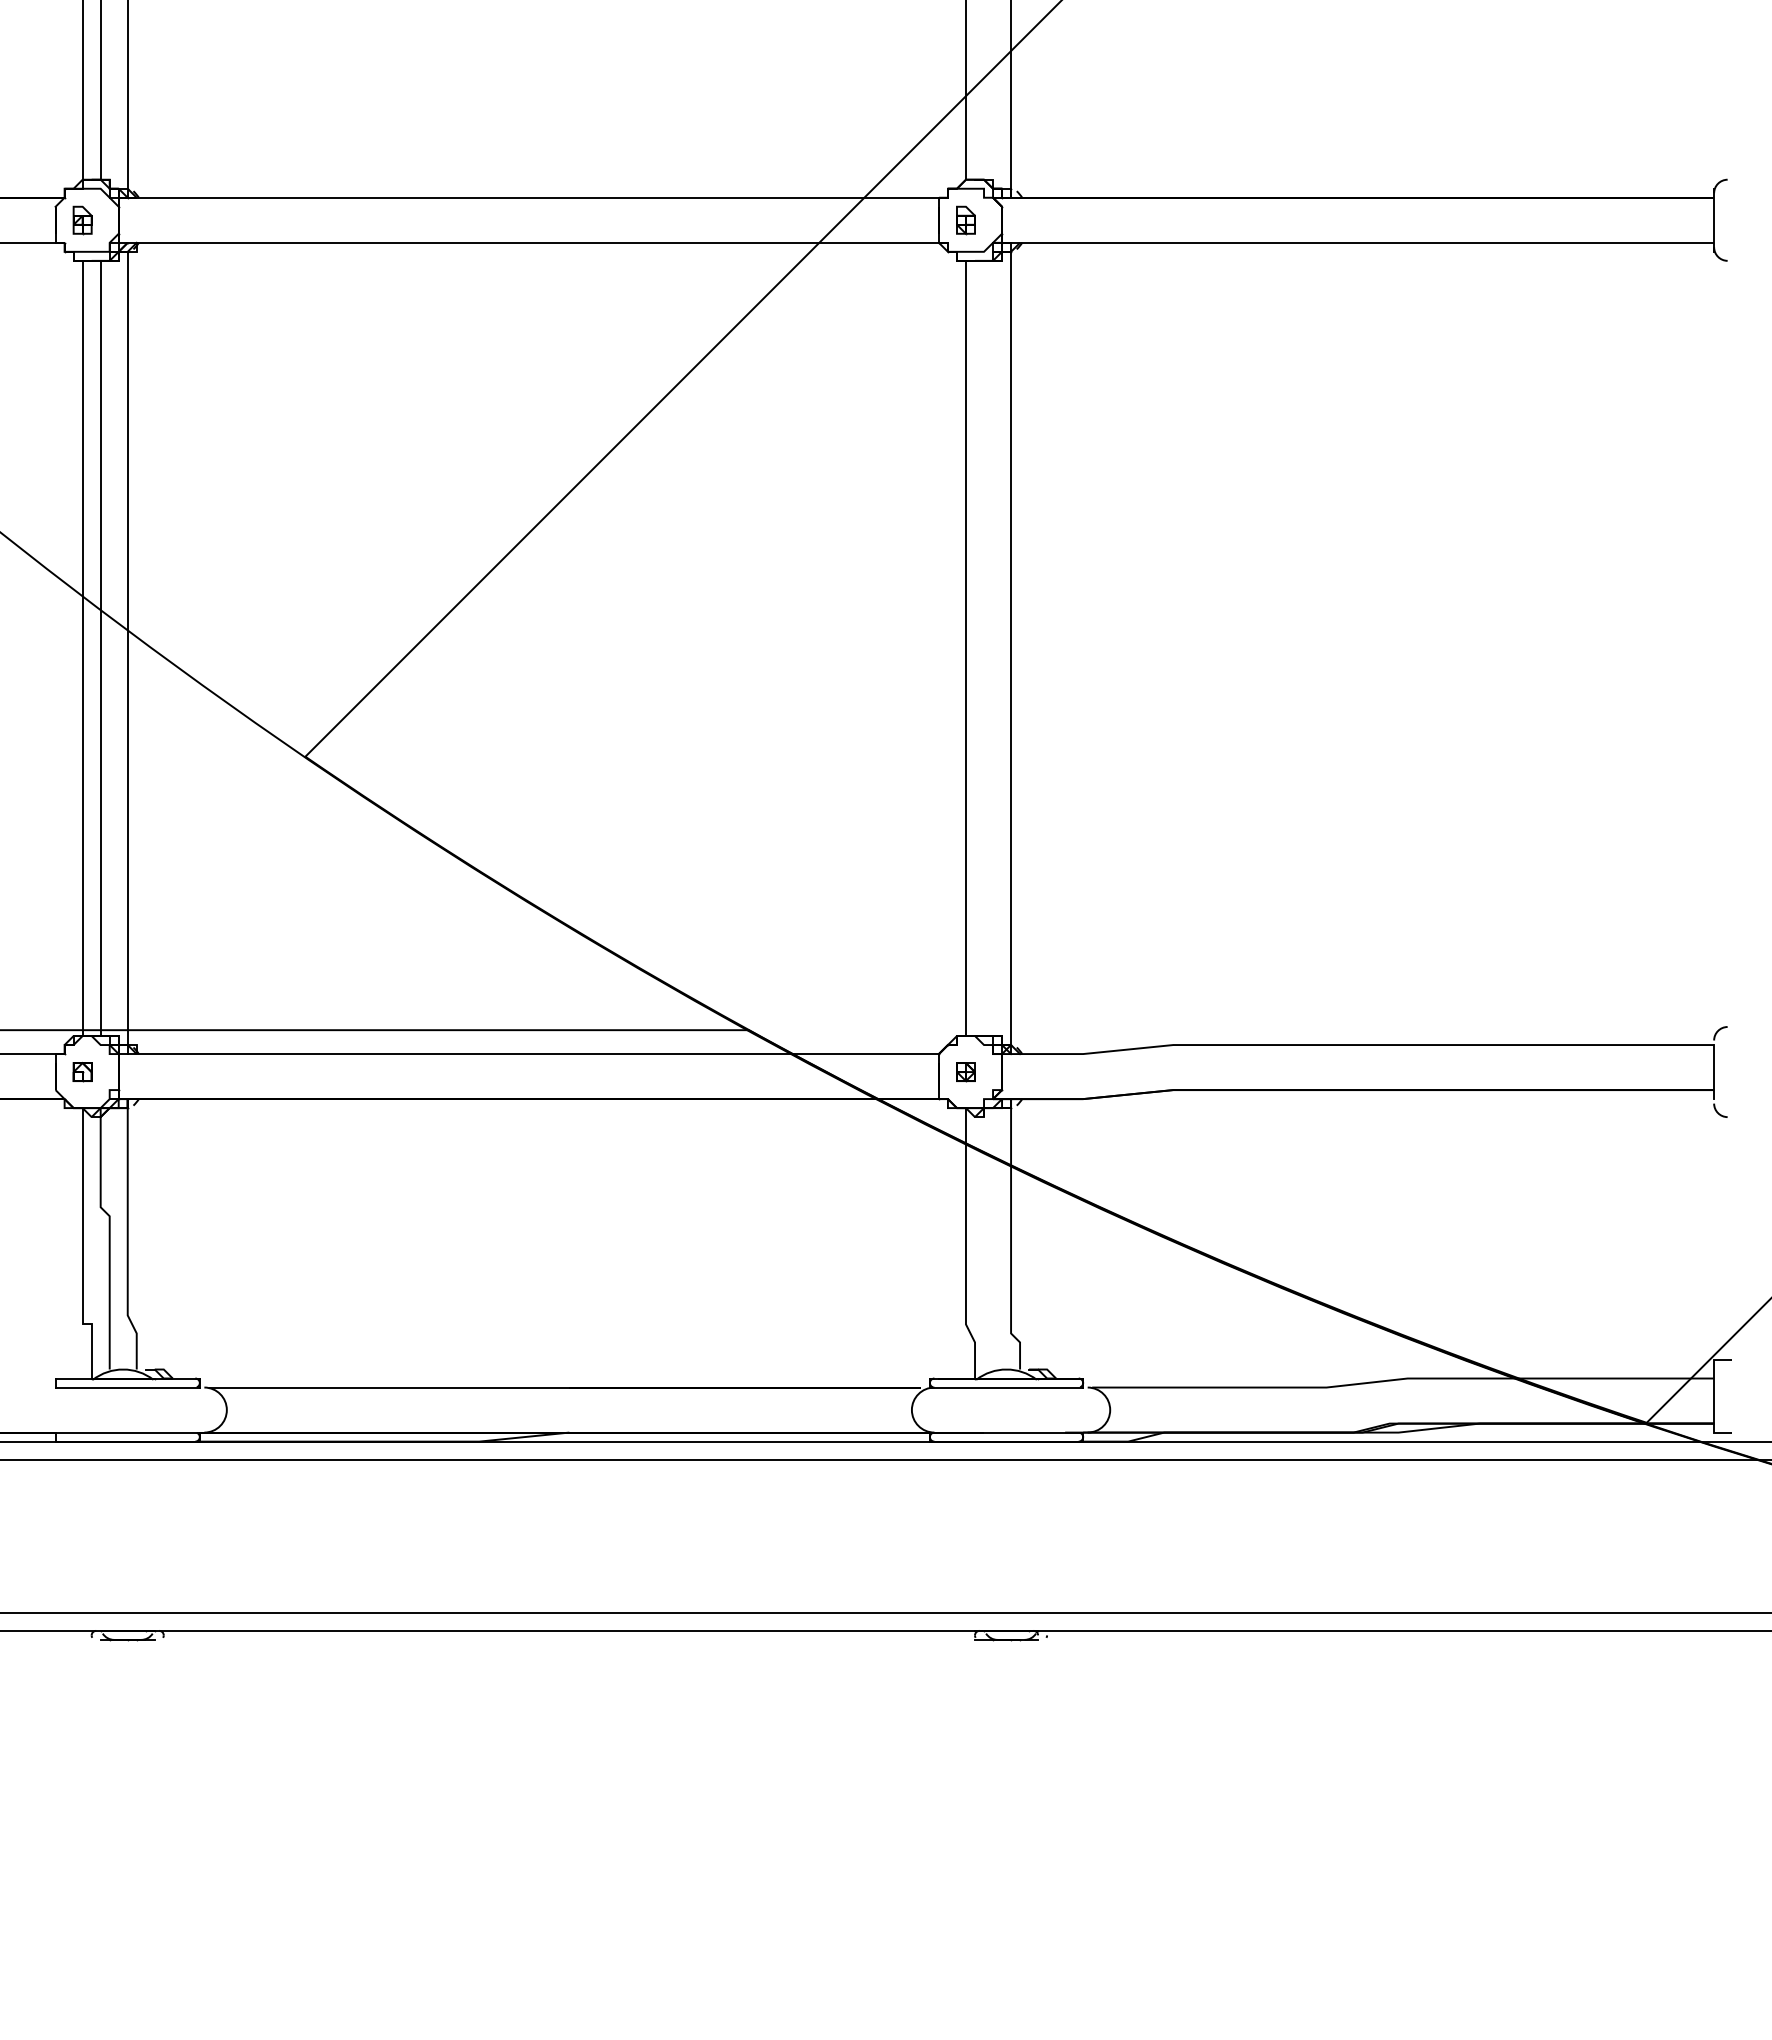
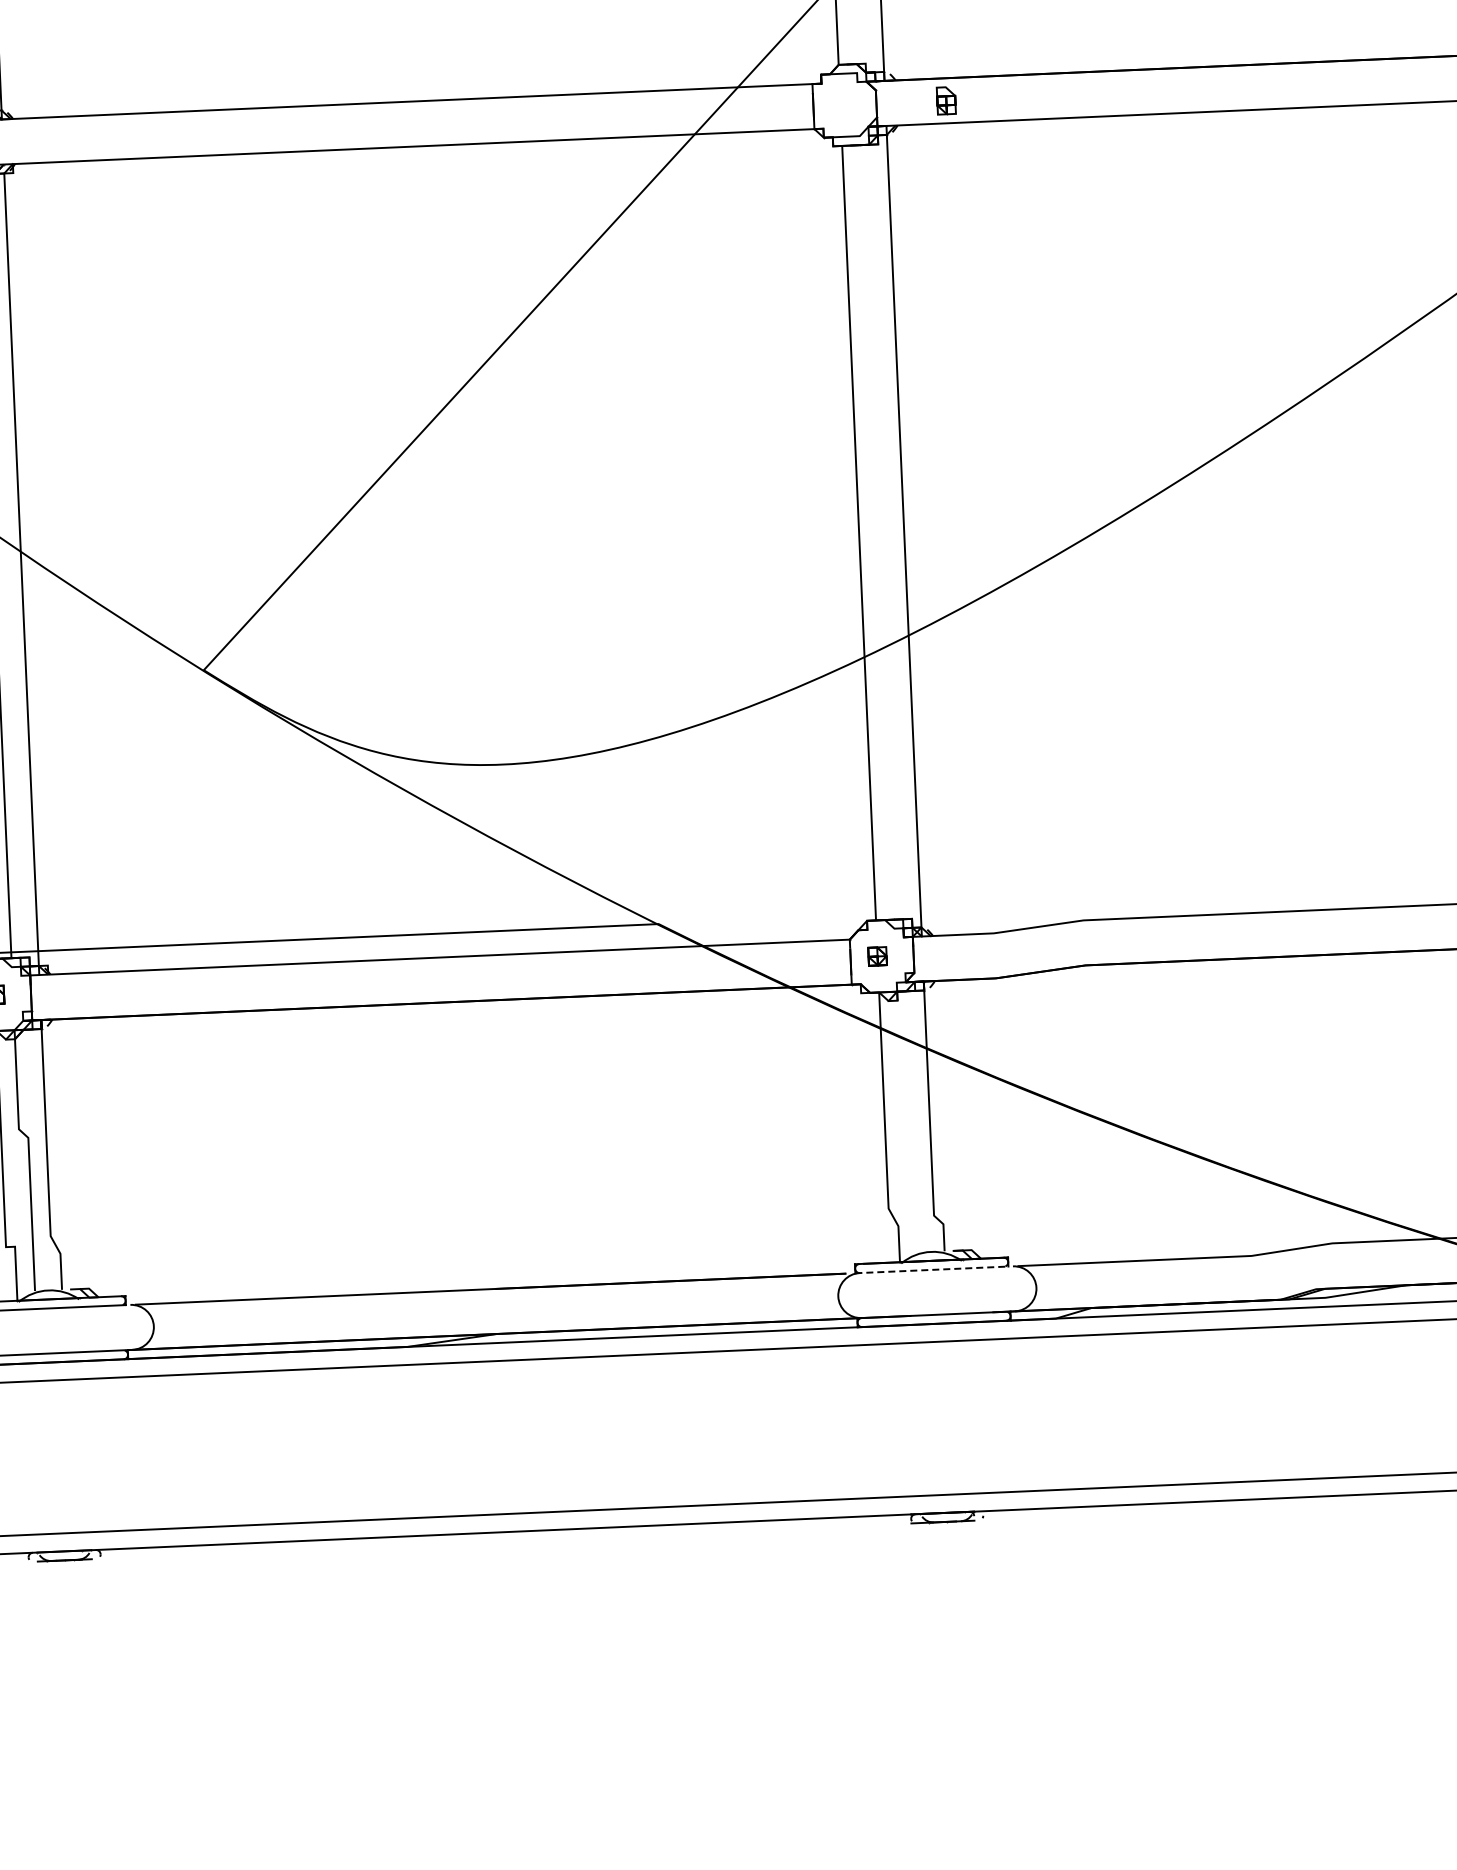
part: (965, 220) -> (945, 101), moved
line: (1006, 1387) -> (931, 1269), solid -> dashed

